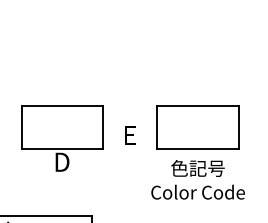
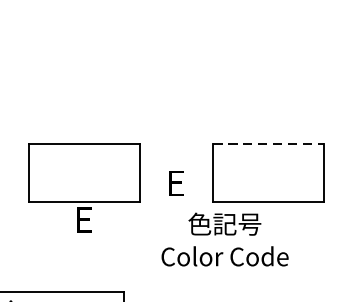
line: (198, 106) -> (268, 144), solid -> dashed
text: (62, 161) -> (84, 218), D -> E
text: (197, 179) -> (224, 239), moved

